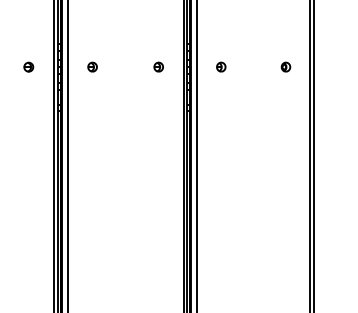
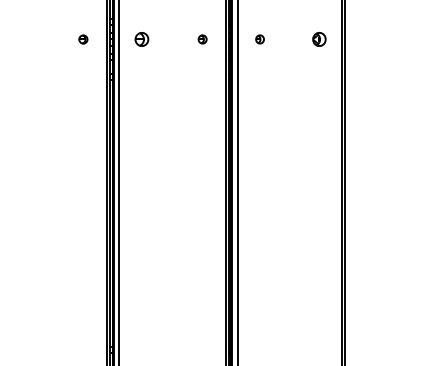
part: (92, 67) -> (141, 39), size x1.6
part: (286, 67) -> (319, 39), size x1.6

